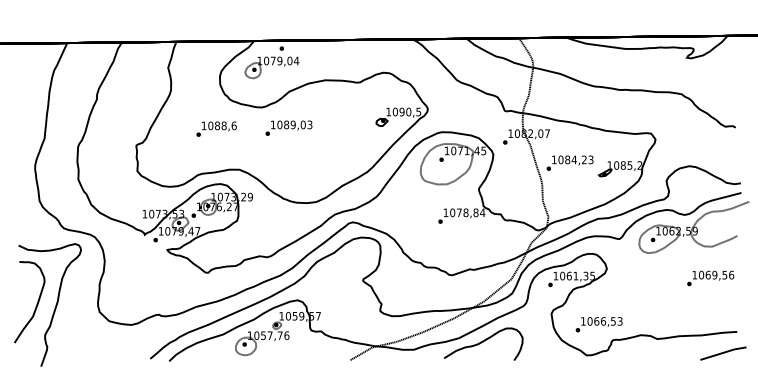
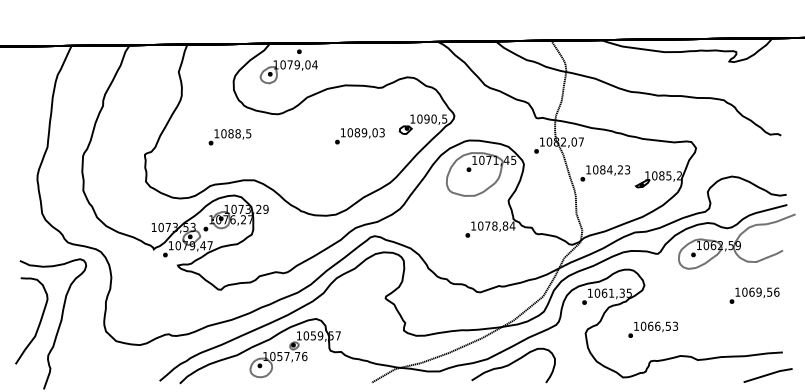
text: (233, 125) -> (248, 133), 1088,6 -> 1088,5
text: (288, 128) -> (359, 136), moved
text: (598, 324) -> (652, 329), moved

